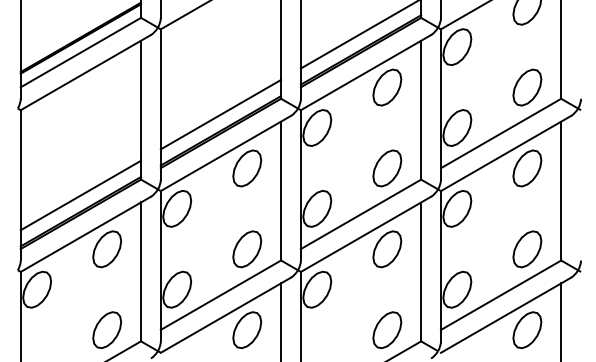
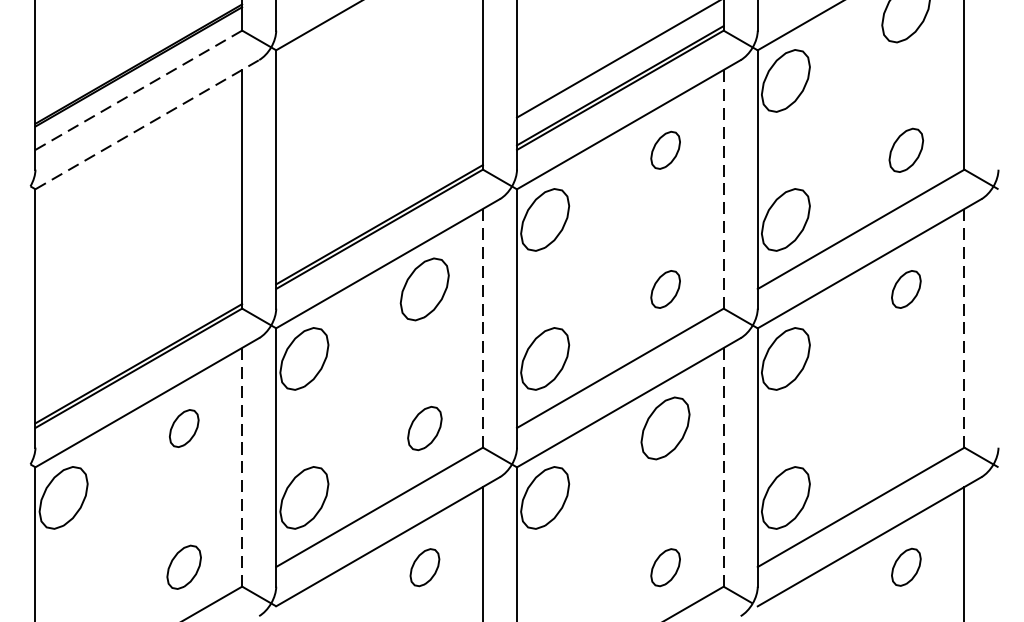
line: (80, 52) -> (138, 90), solid -> dashed
line: (86, 72) -> (148, 124), solid -> dashed
part: (387, 87) -> (665, 150), size x0.6
part: (527, 87) -> (906, 150), size x0.7
line: (421, 110) -> (724, 189), solid -> dashed
line: (220, 114) -> (378, 196), removed
part: (387, 168) -> (665, 289), size x0.6
part: (527, 168) -> (906, 289), size x0.6
line: (281, 191) -> (483, 329), solid -> dashed
line: (561, 191) -> (964, 329), solid -> dashed
line: (80, 195) -> (138, 335), removed
part: (107, 249) -> (184, 428), size x0.6
part: (247, 249) -> (425, 428), size x0.7
part: (527, 249) -> (906, 428), removed
line: (141, 272) -> (242, 468), solid -> dashed
line: (421, 272) -> (724, 468), solid -> dashed
part: (107, 329) -> (184, 566), size x0.7
part: (527, 329) -> (906, 566), size x0.6
part: (247, 330) -> (425, 567), size x0.6
part: (387, 330) -> (665, 567), size x0.6

